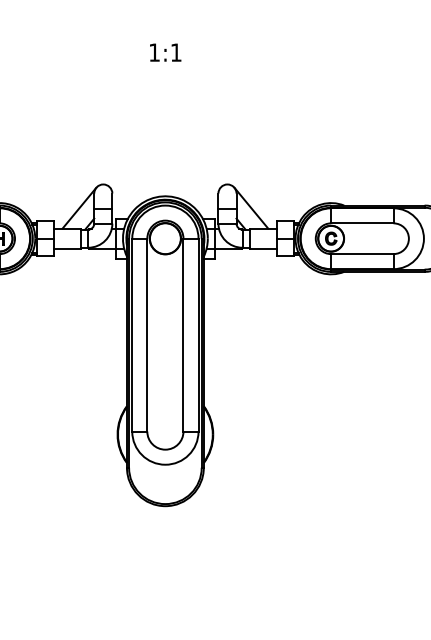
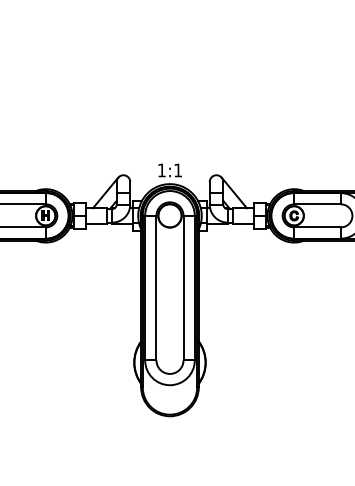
text: (164, 52) -> (169, 170), moved

